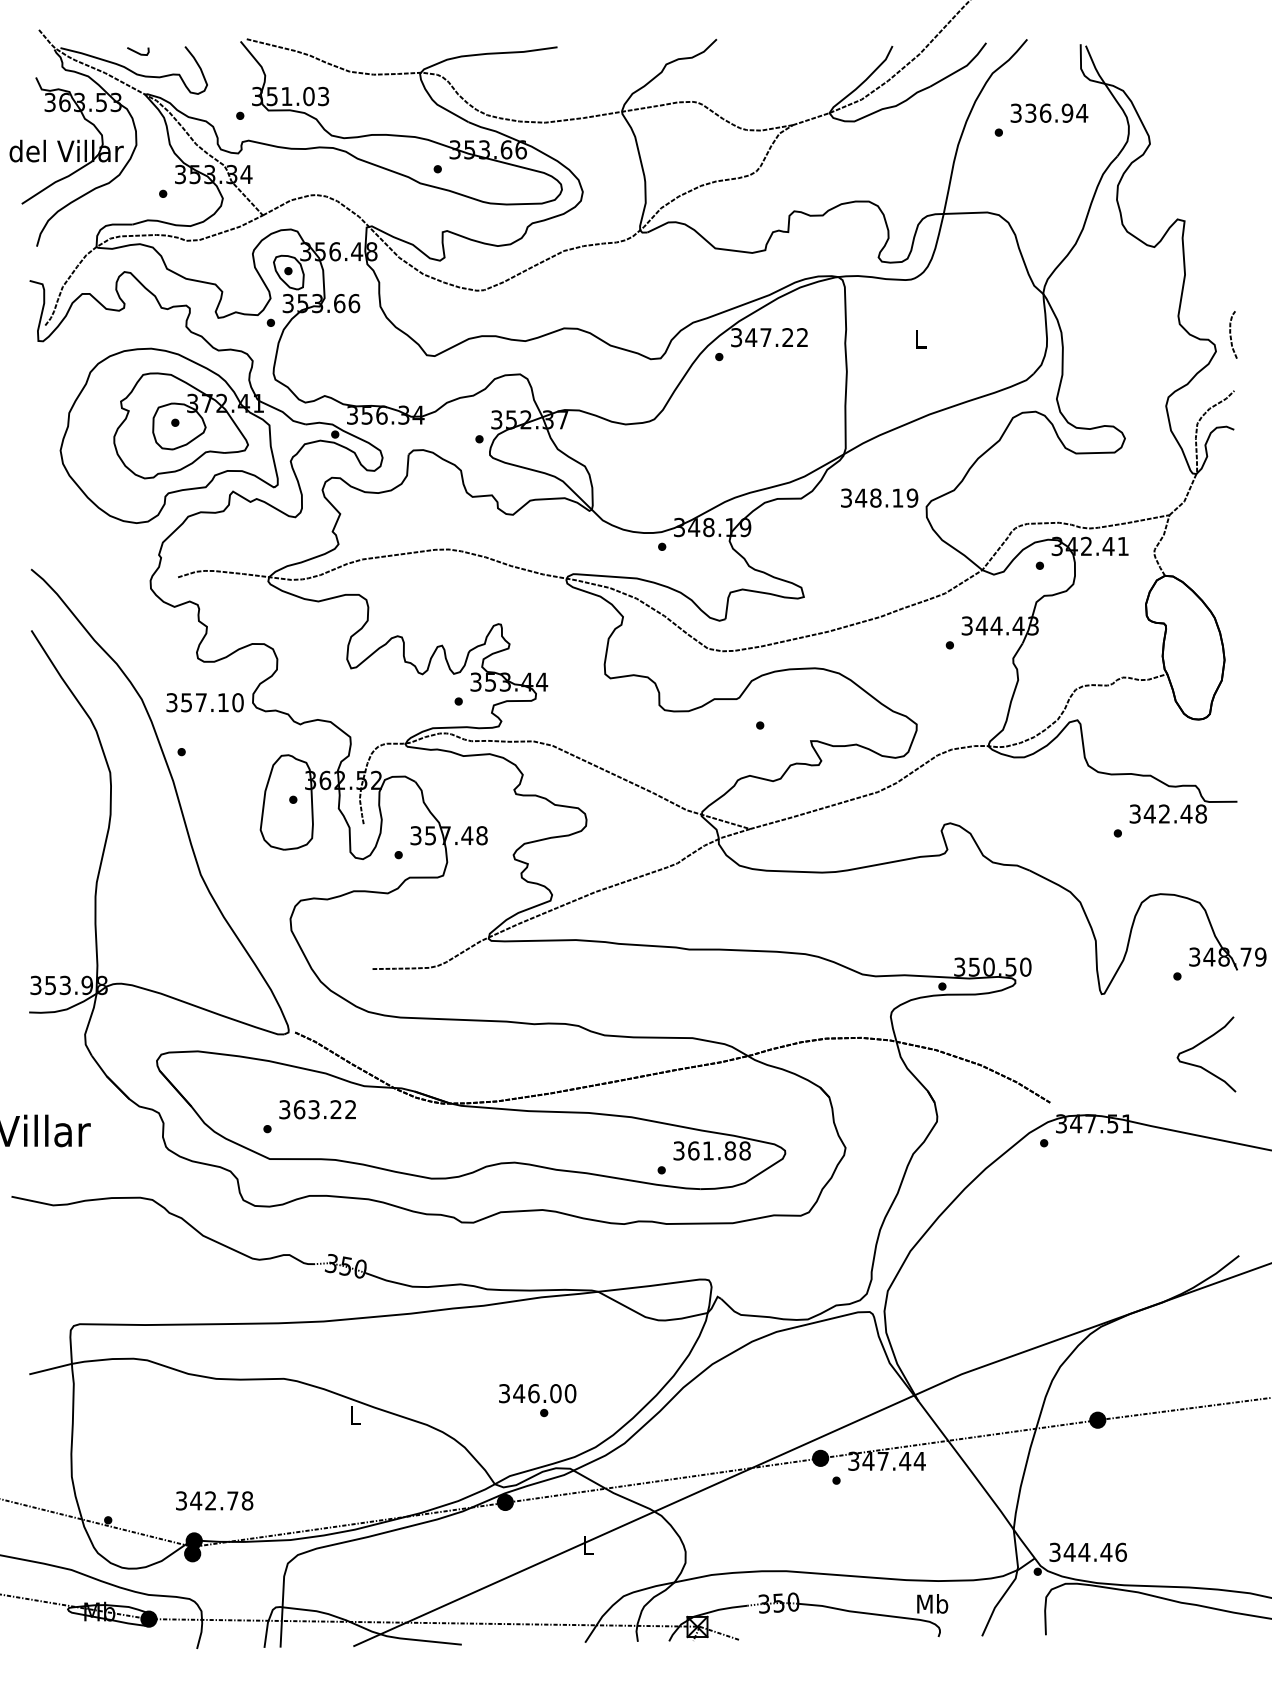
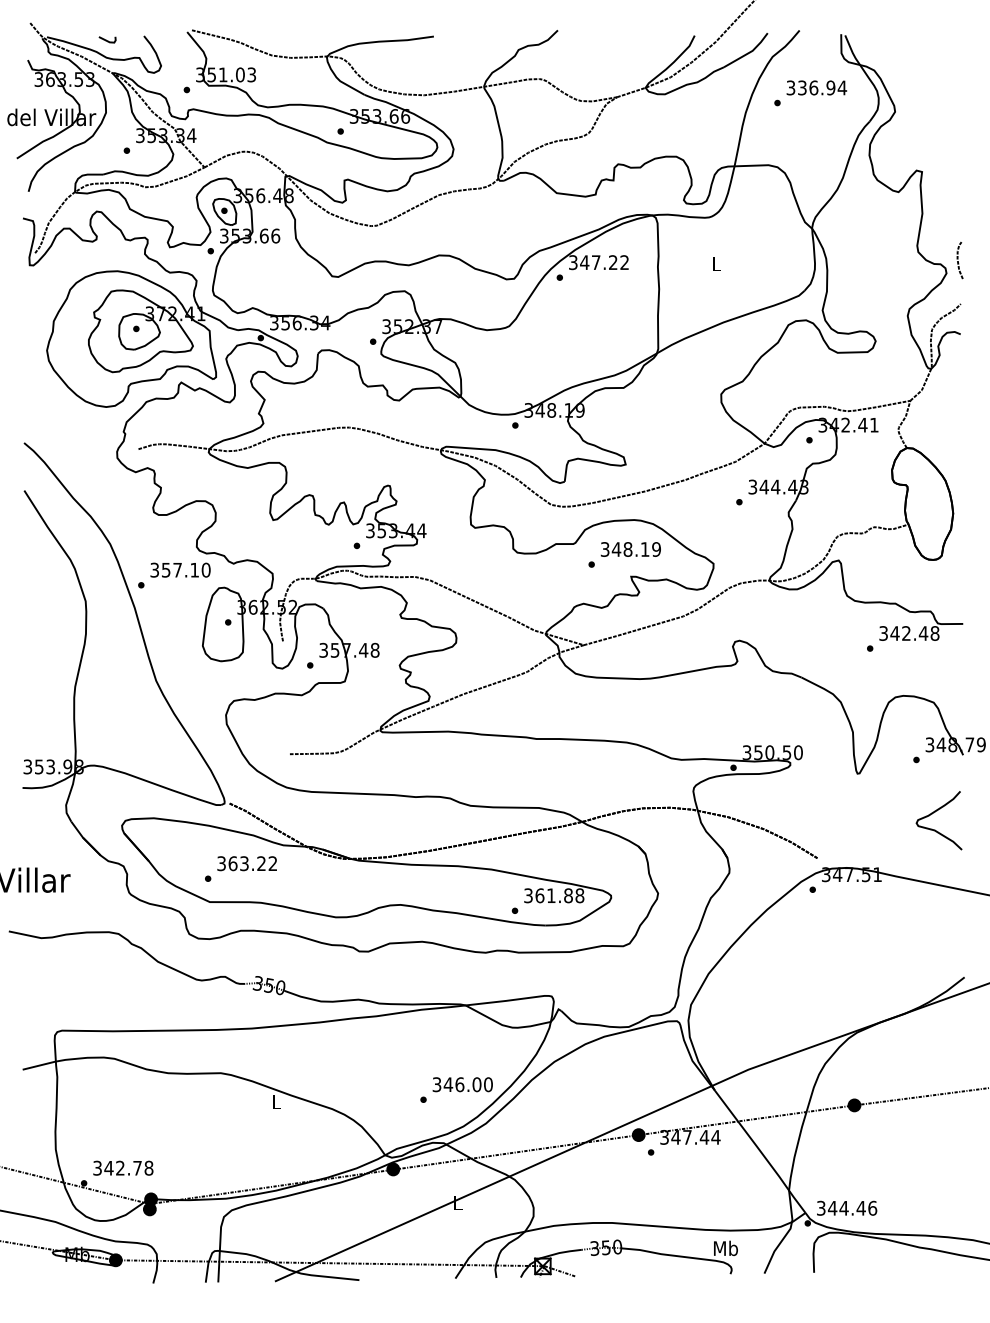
text: (879, 497) -> (630, 549), moved
text: (204, 702) -> (180, 570), moved
text: (537, 1393) -> (462, 1084), moved
text: (214, 1500) -> (123, 1167), moved

